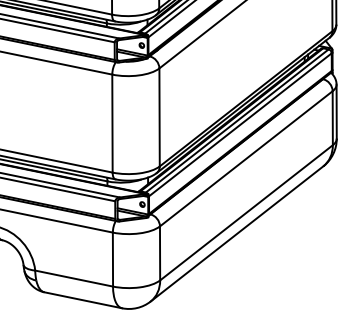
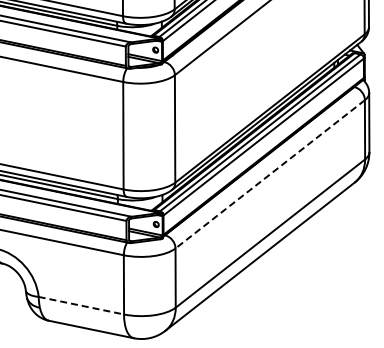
line: (245, 158) -> (269, 174), solid -> dashed
line: (74, 278) -> (81, 305), solid -> dashed

